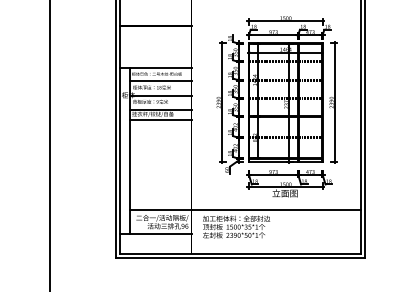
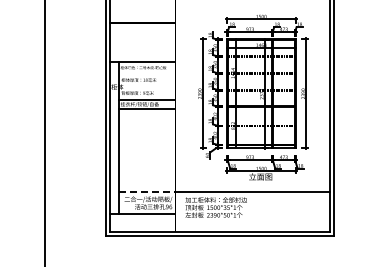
line: (161, 81) -> (147, 74), removed
line: (161, 95) -> (147, 87), removed
line: (161, 210) -> (147, 192), solid -> dashed

